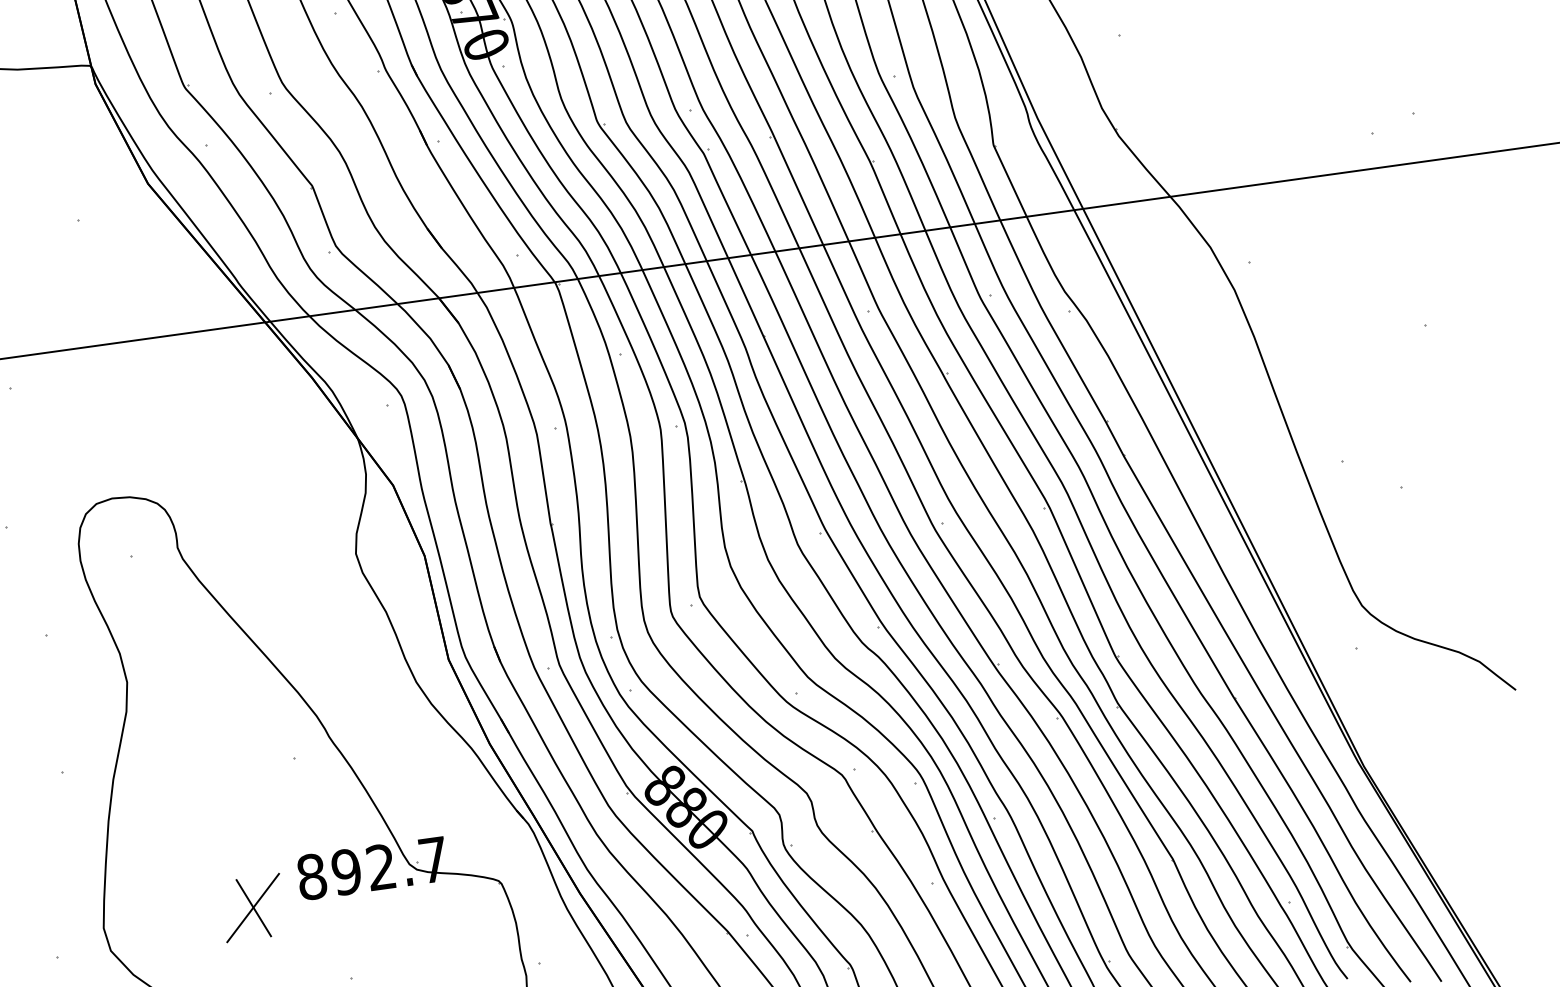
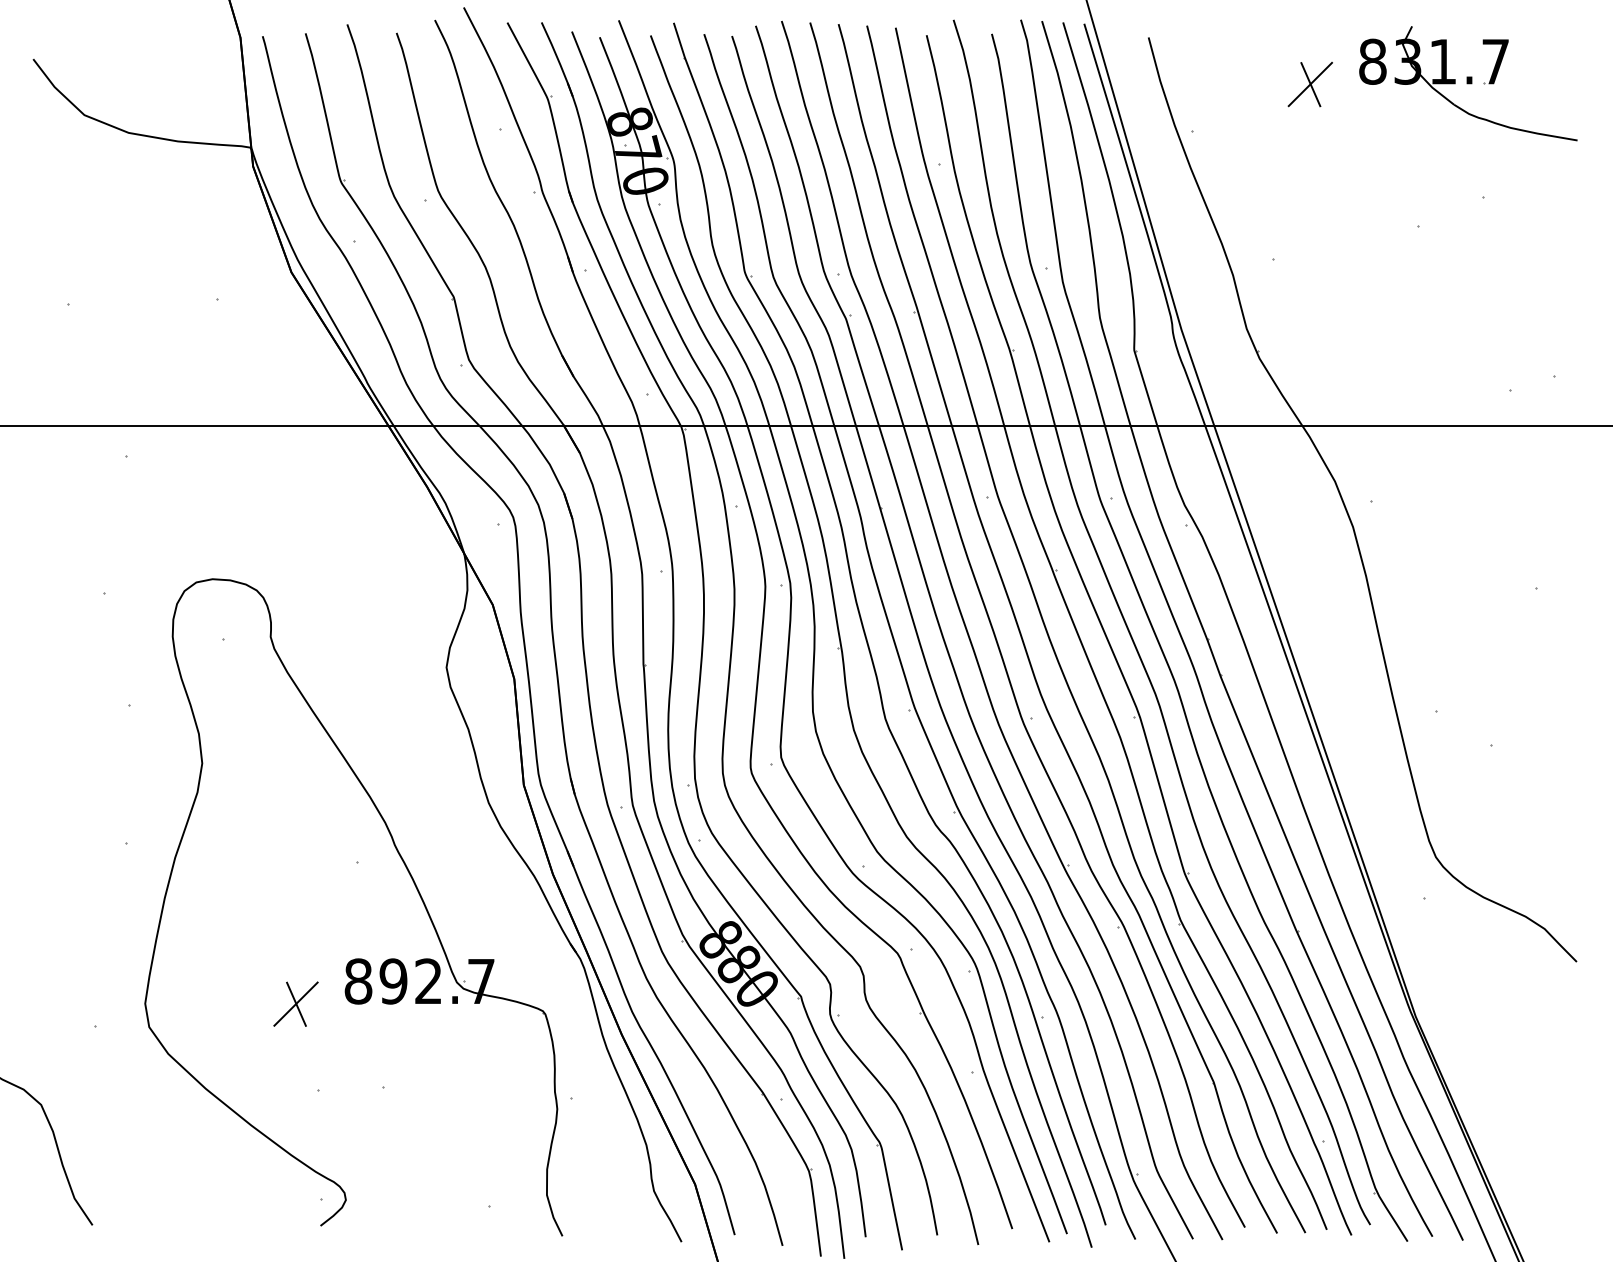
part: (252, 907) -> (295, 1003), size x0.71

